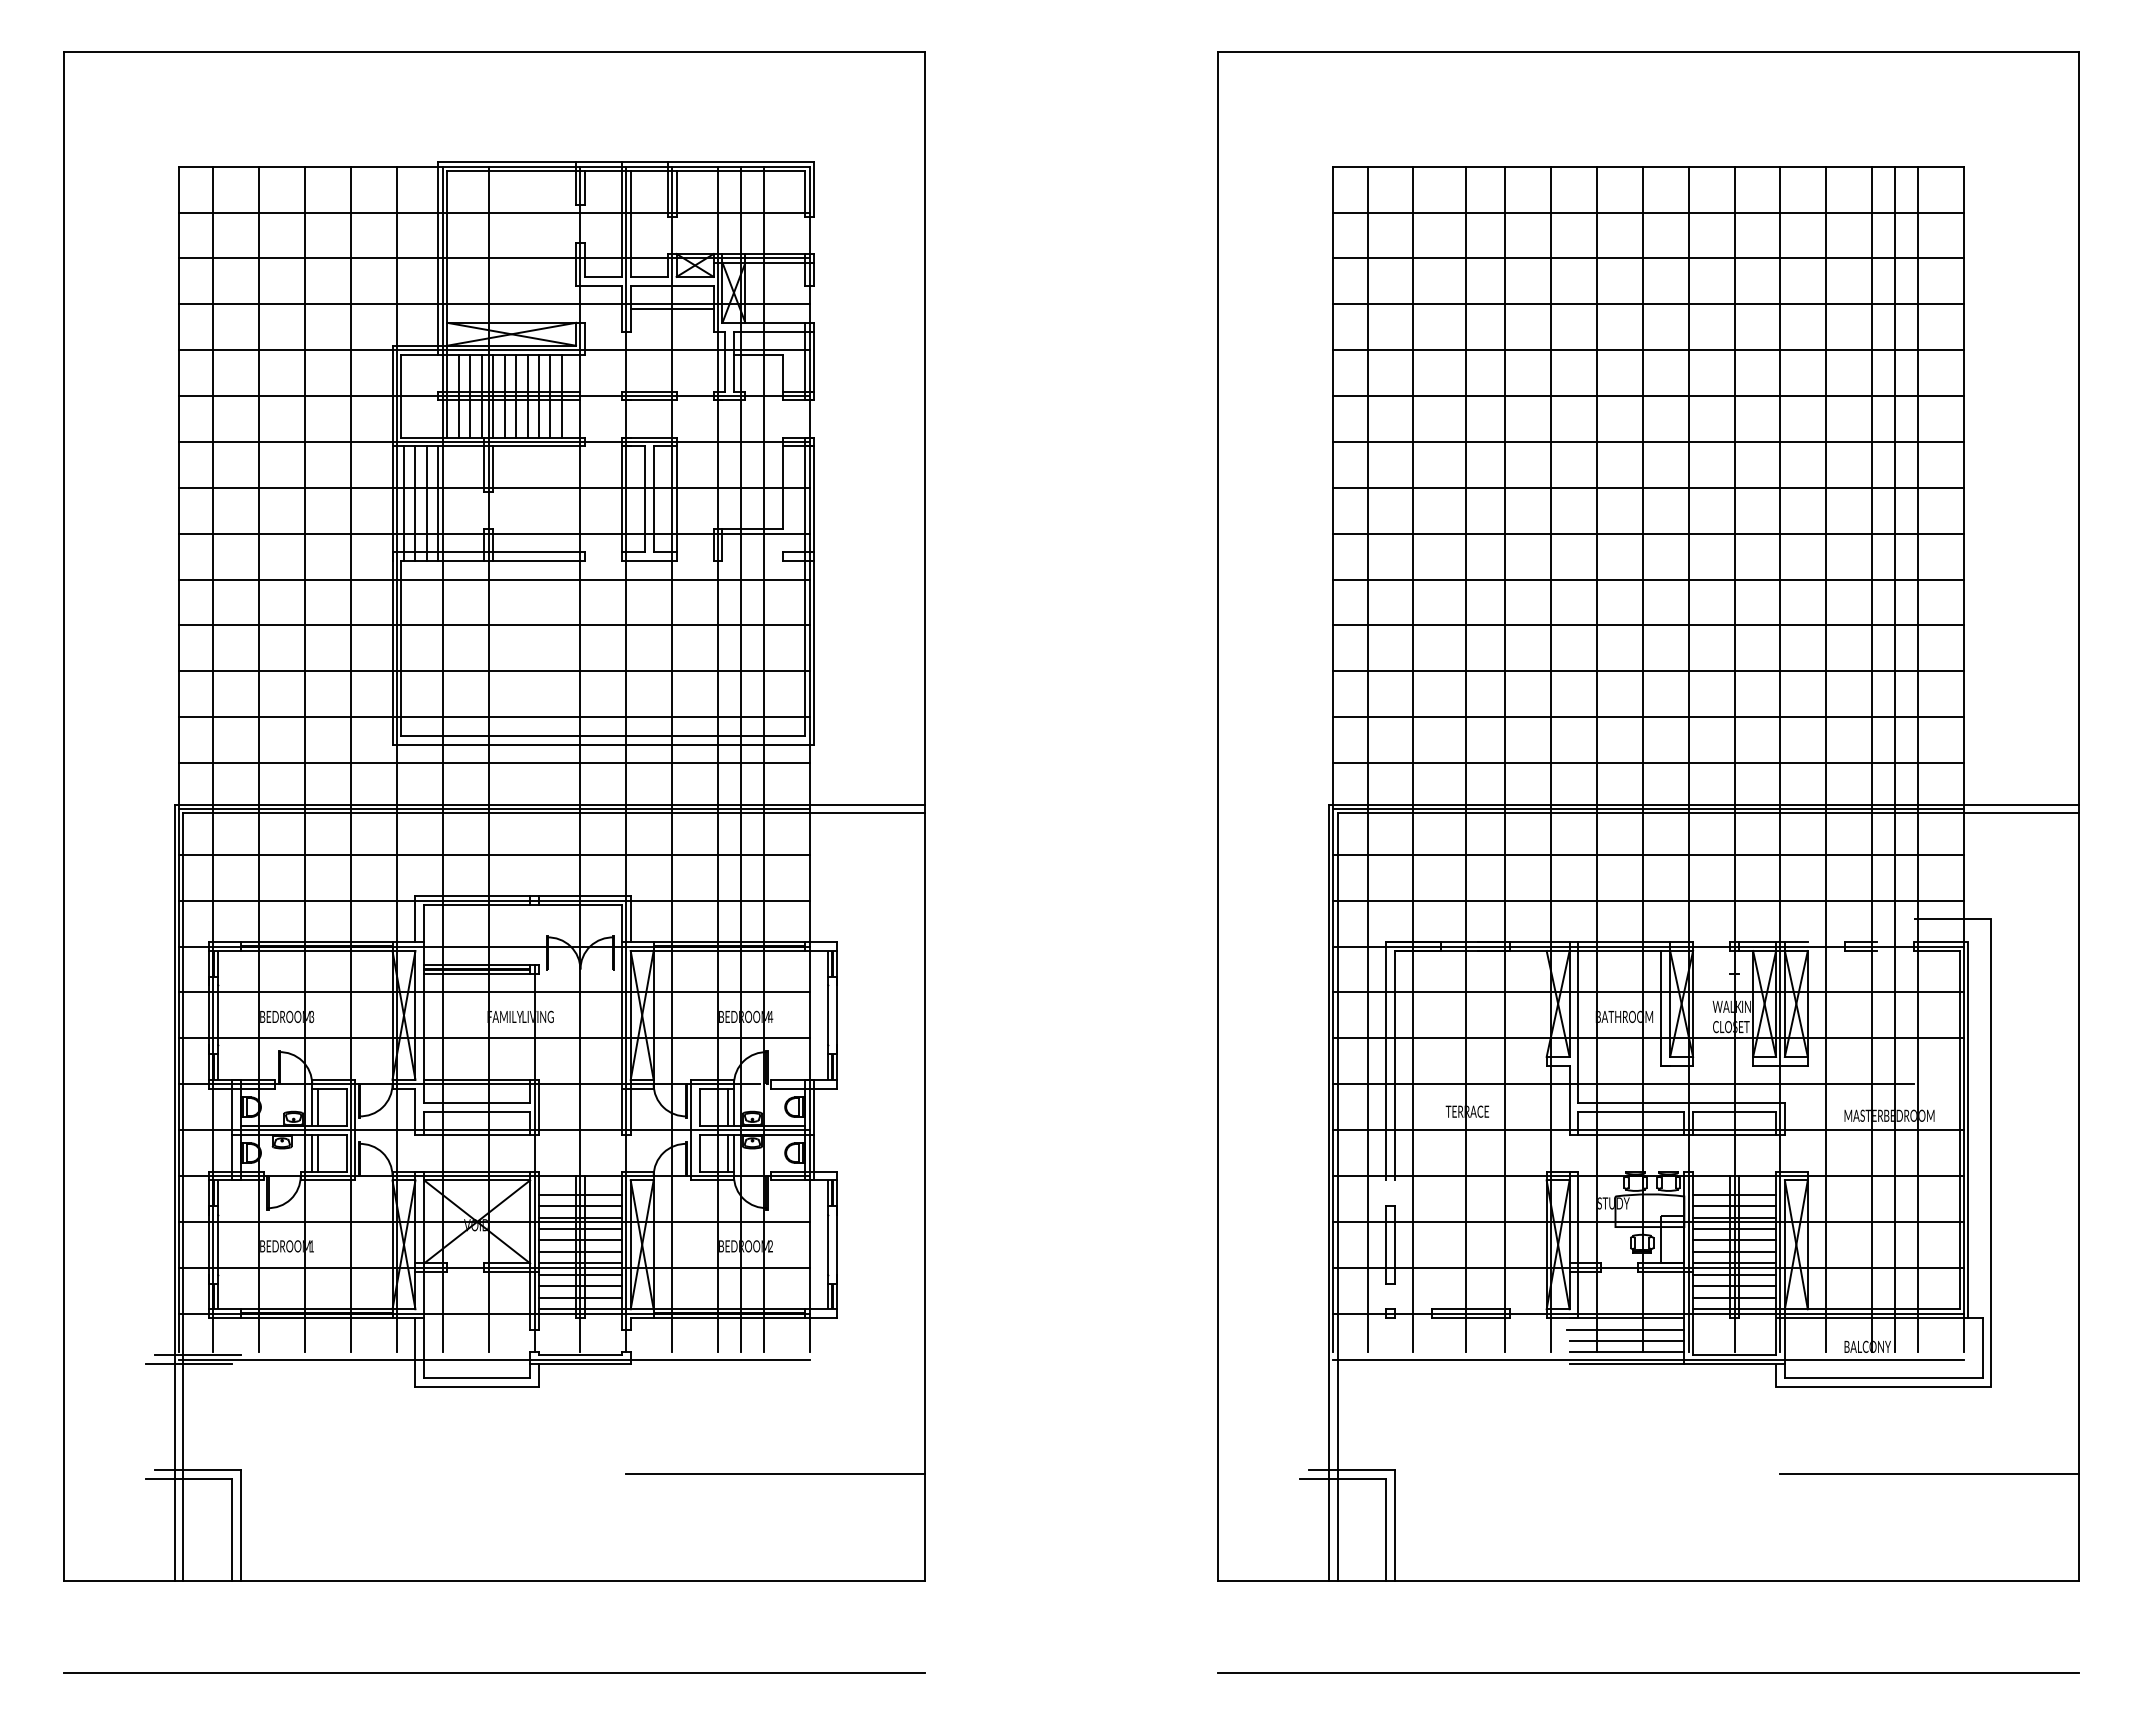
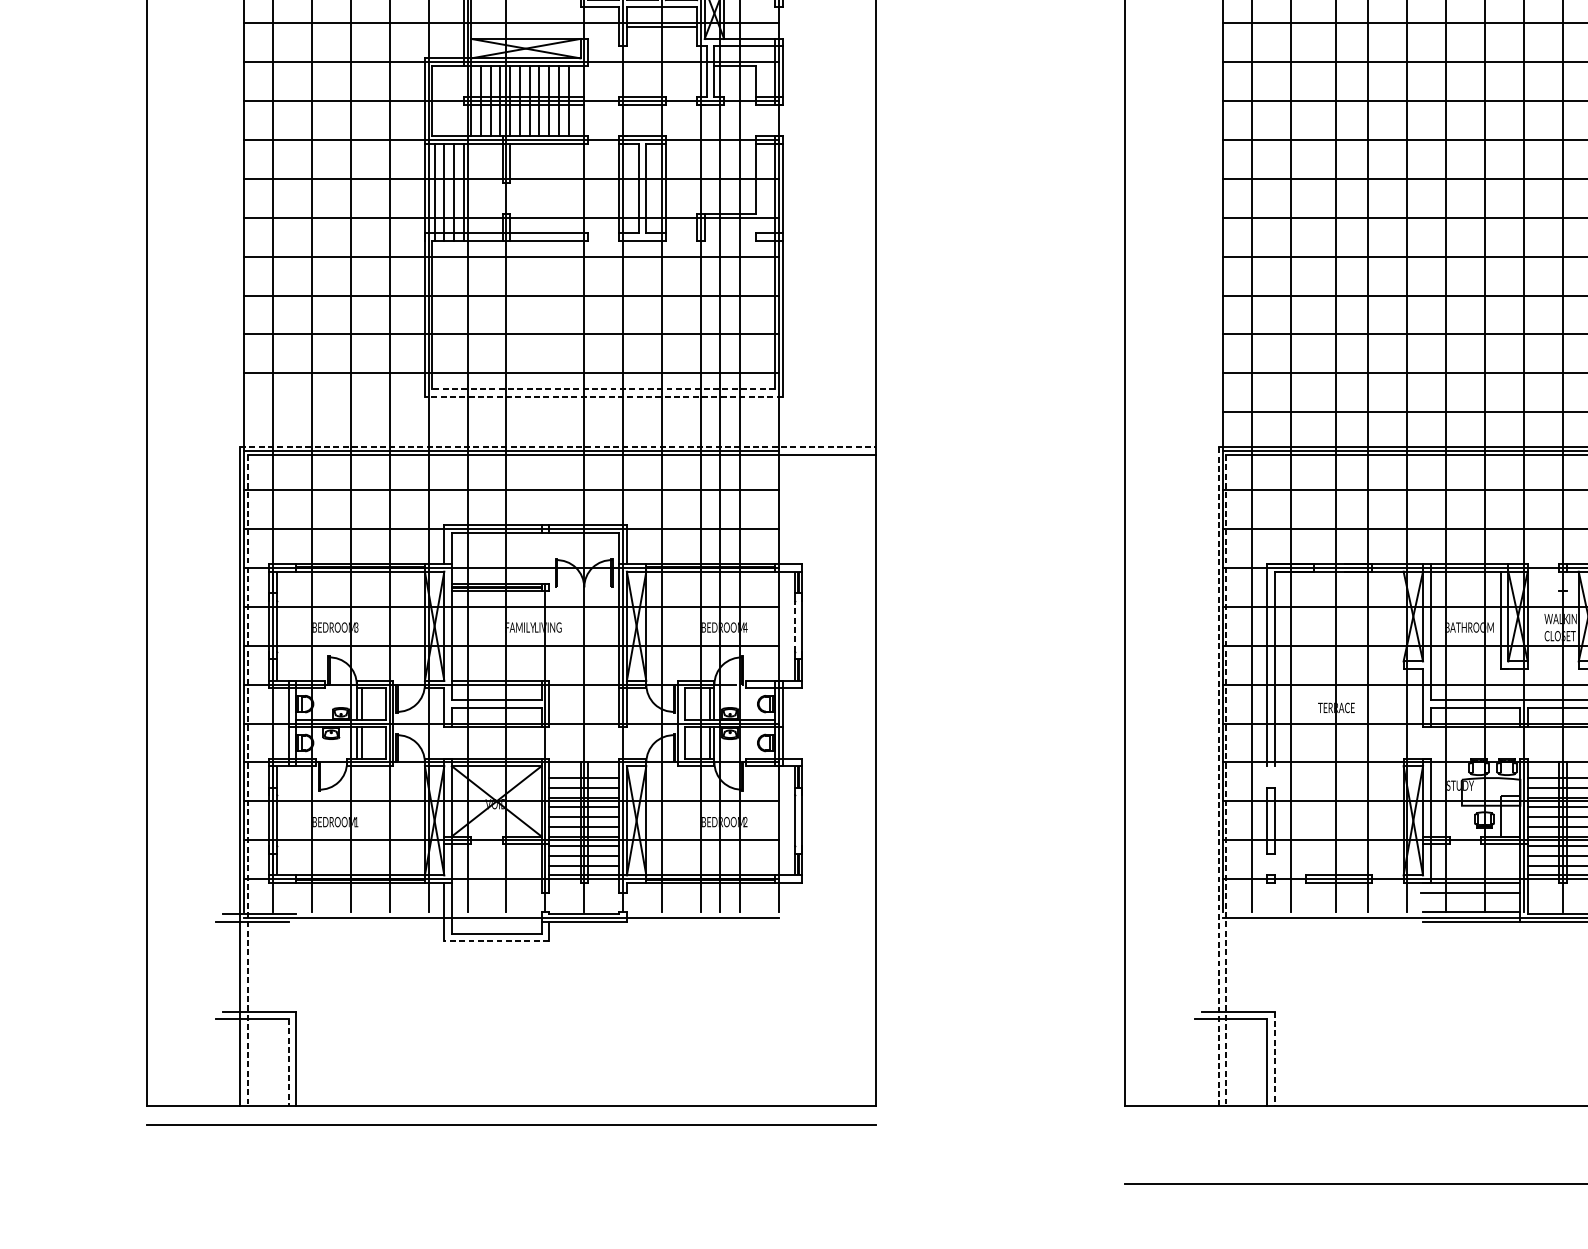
line: (602, 735) -> (602, 388), solid -> dashed
line: (603, 744) -> (603, 396), solid -> dashed
line: (493, 763) -> (510, 412), removed
line: (549, 804) -> (558, 447), solid -> dashed
line: (828, 1014) -> (794, 625), solid -> dashed
line: (1328, 1193) -> (1218, 777), solid -> dashed
line: (183, 1197) -> (247, 780), solid -> dashed
line: (1337, 1197) -> (1226, 780), solid -> dashed
line: (1626, 1341) -> (1471, 902), removed
line: (477, 1386) -> (496, 940), solid -> dashed
line: (775, 1474) -> (749, 1015), removed
line: (1394, 1525) -> (1274, 1058), solid -> dashed
line: (231, 1530) -> (288, 1063), solid -> dashed
line: (494, 1672) -> (511, 1124), moved

